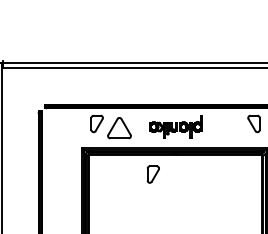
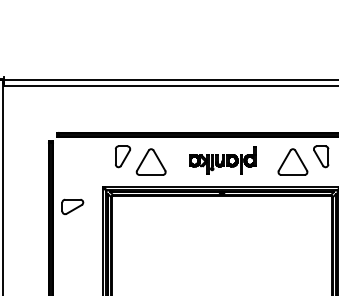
part: (231, 127) -> (292, 161), added
part: (57, 163) -> (72, 206), added
part: (153, 174) -> (194, 220), removed

